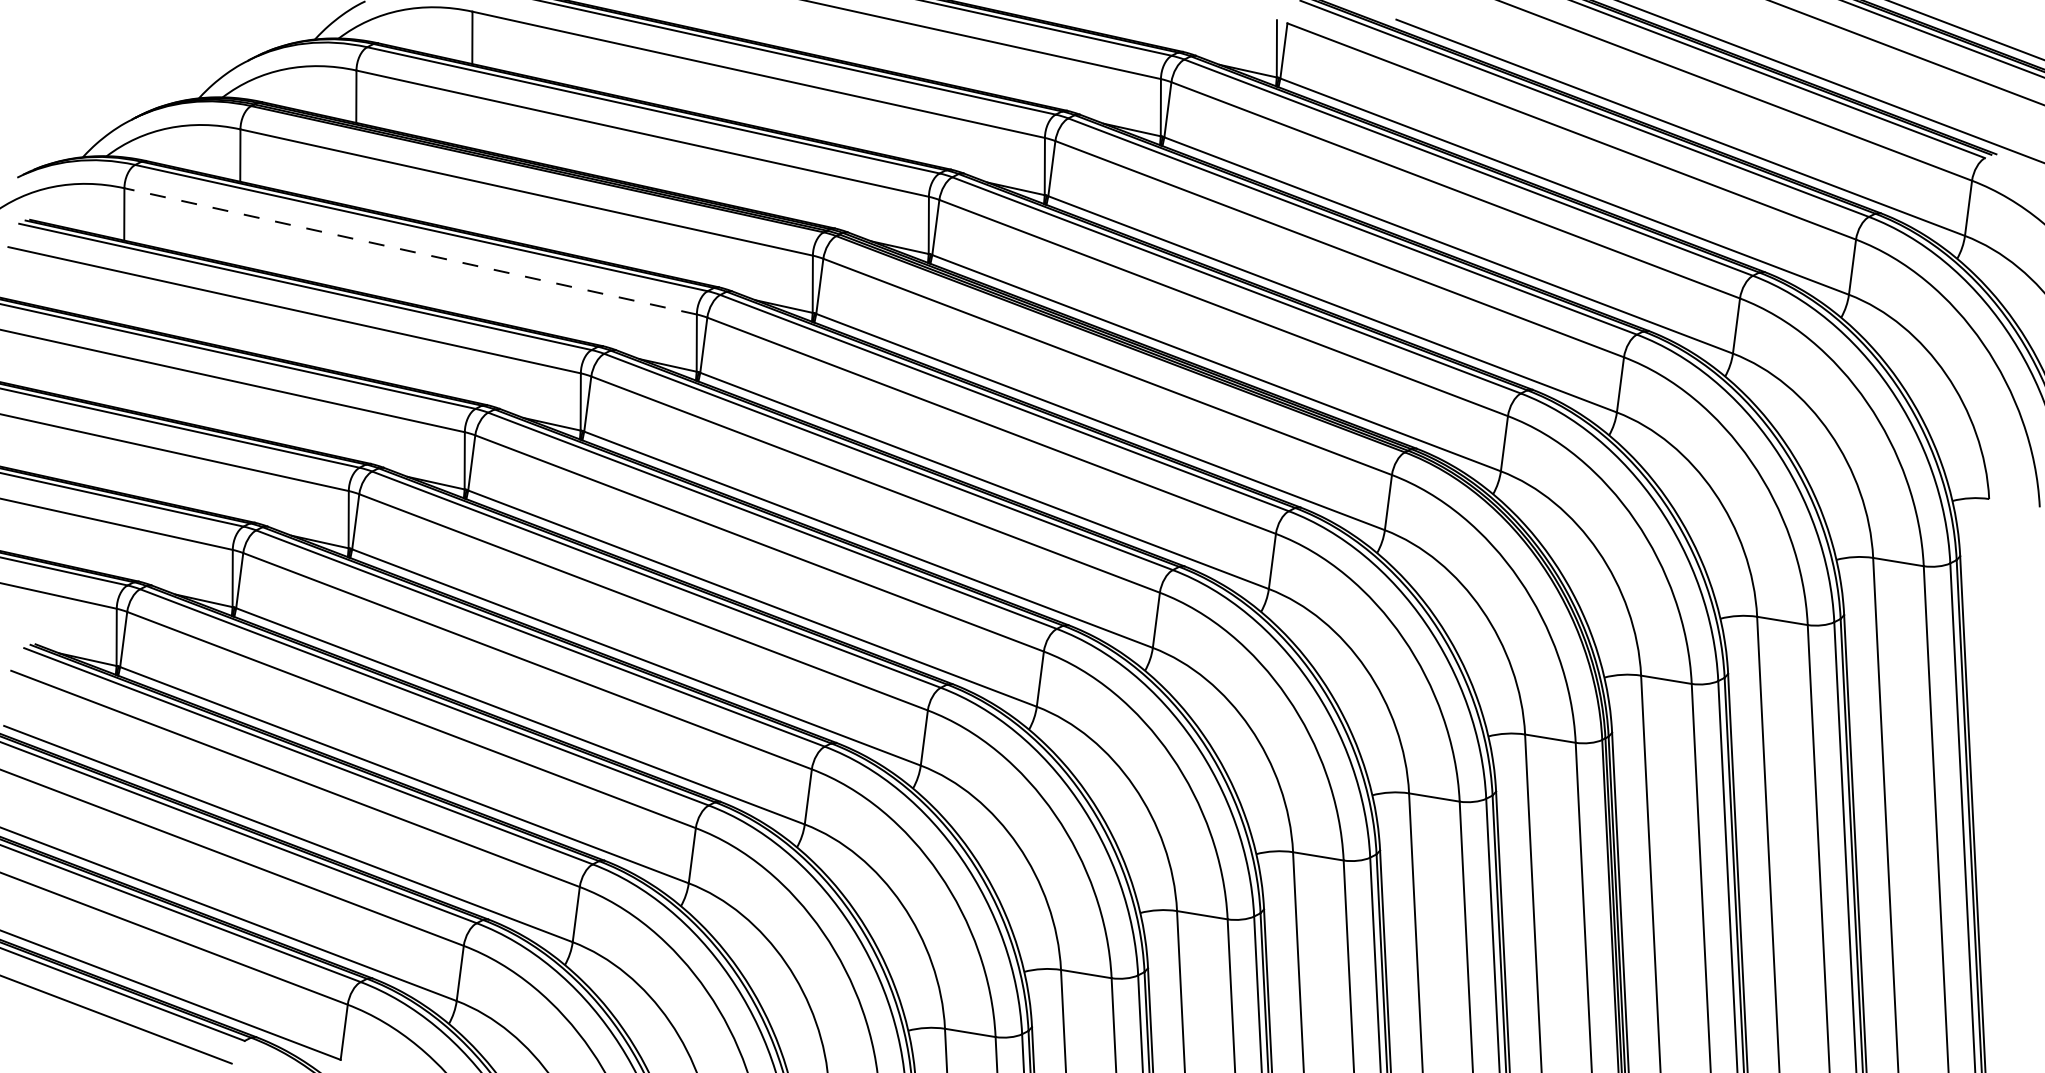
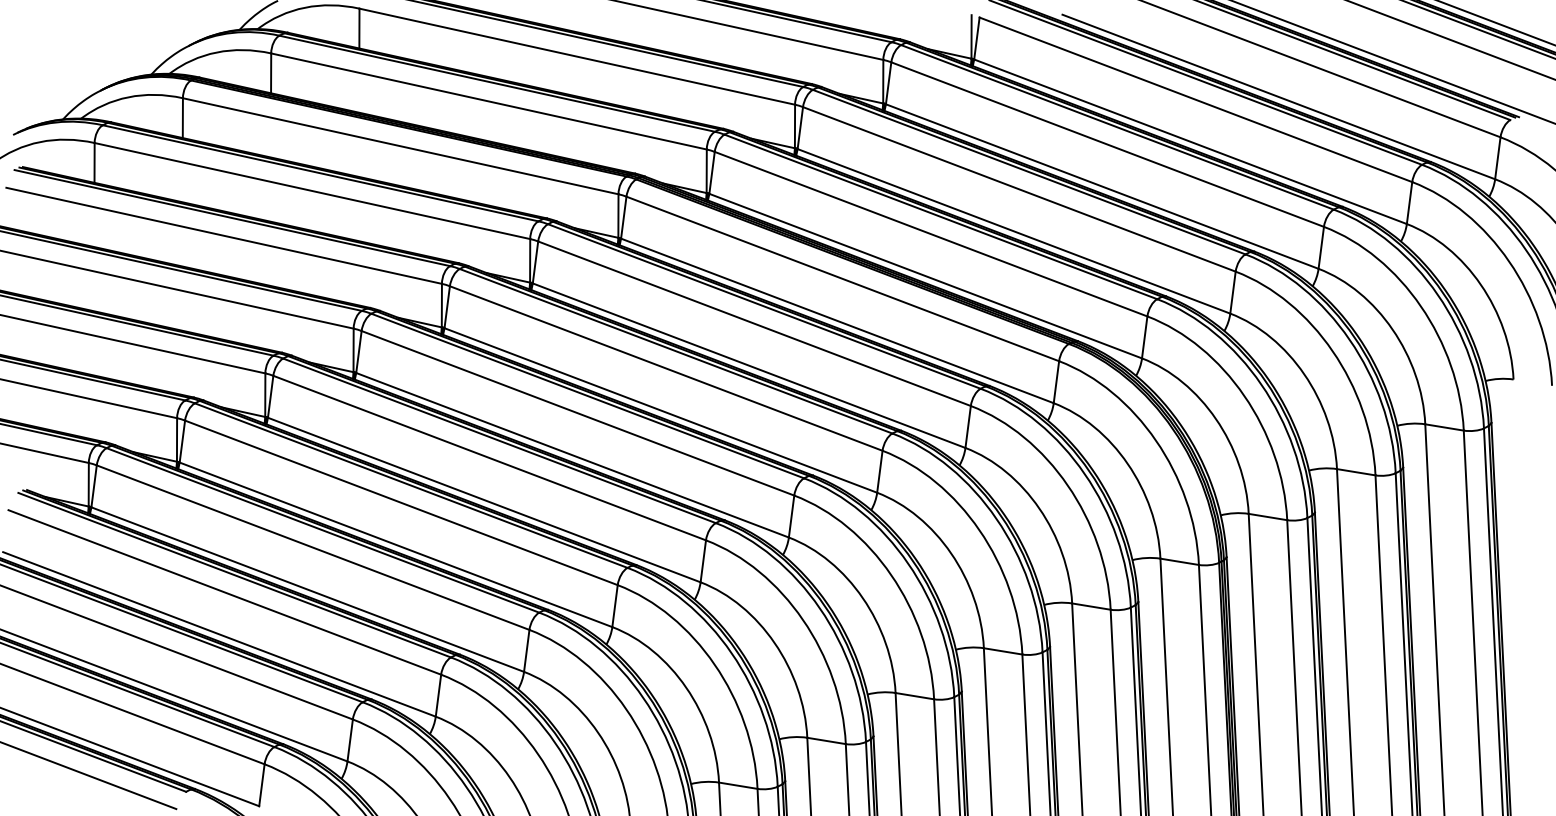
line: (410, 251) -> (312, 191), dashed -> solid

